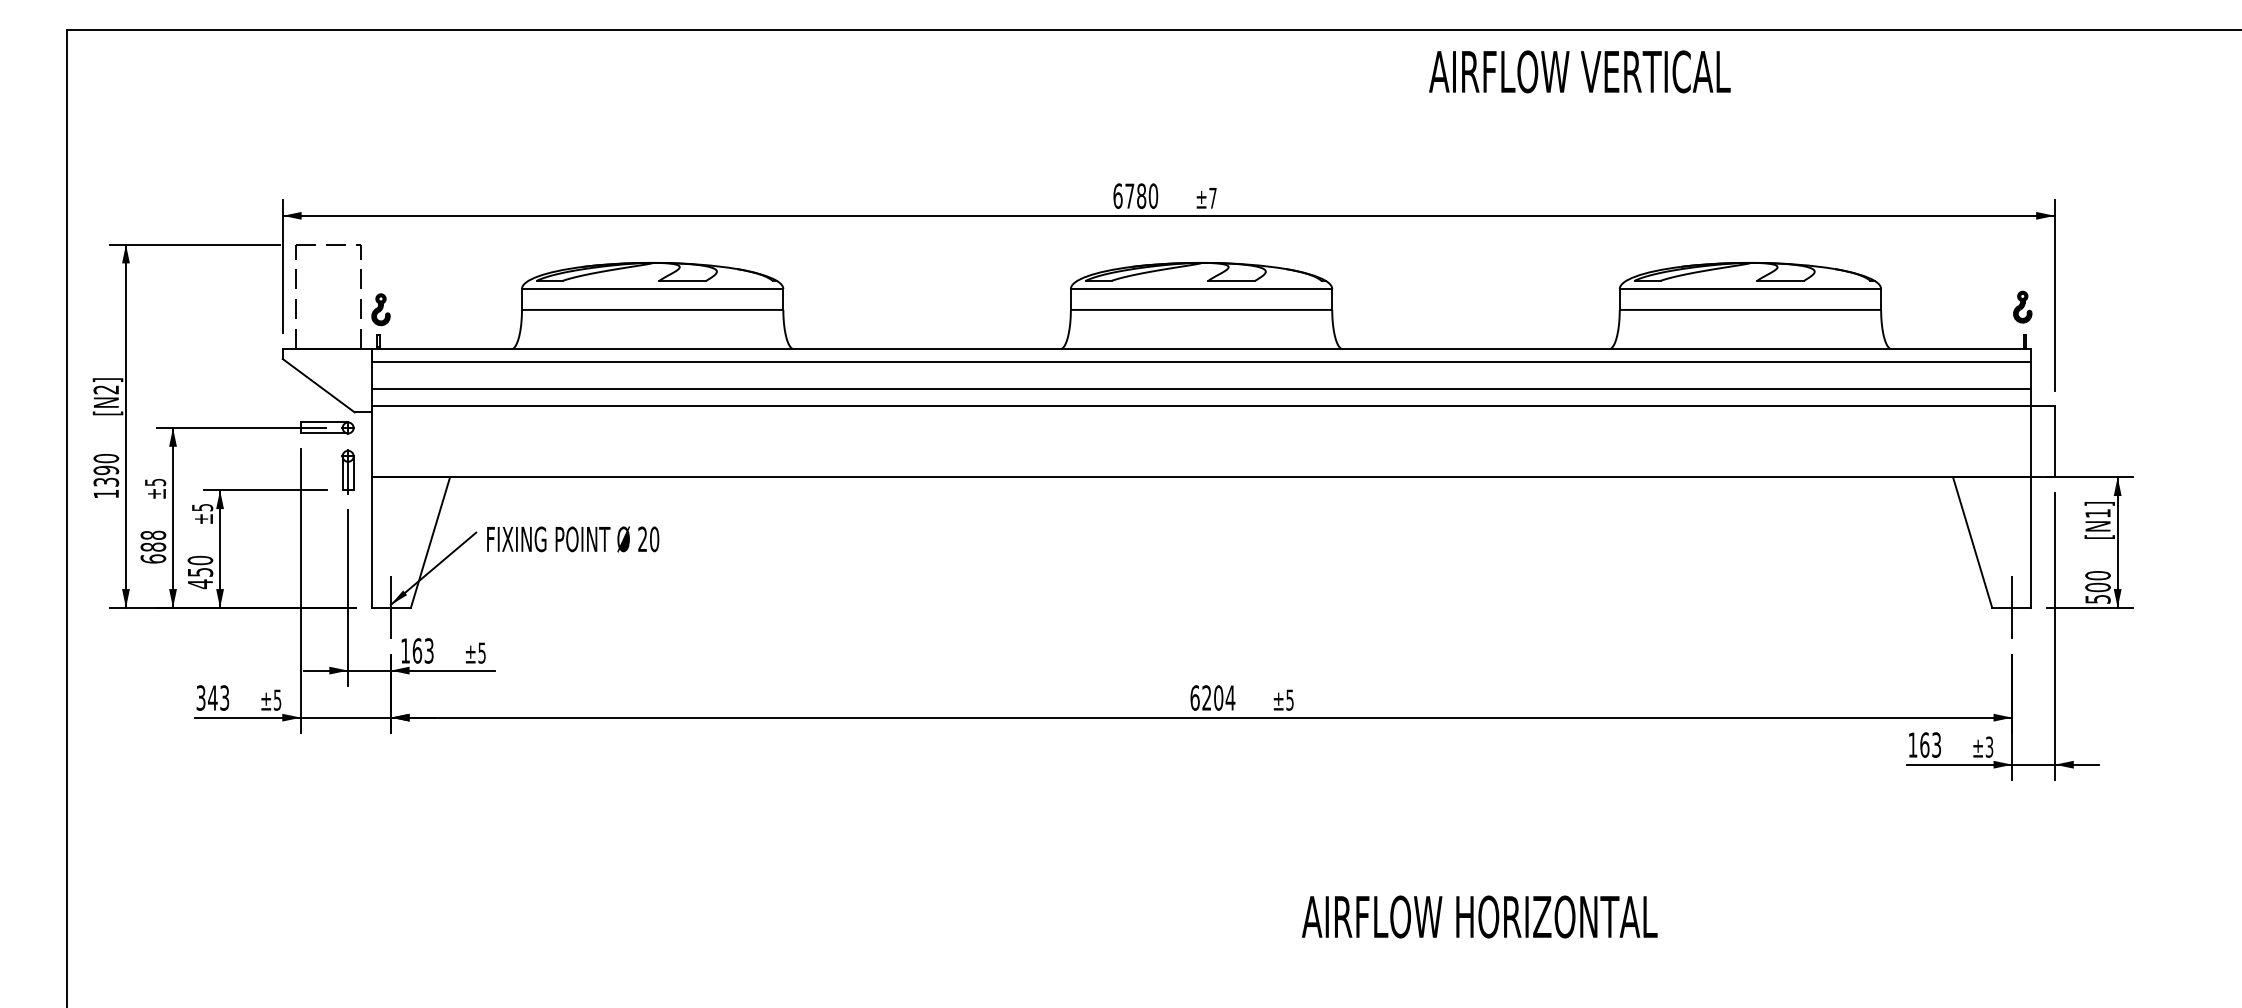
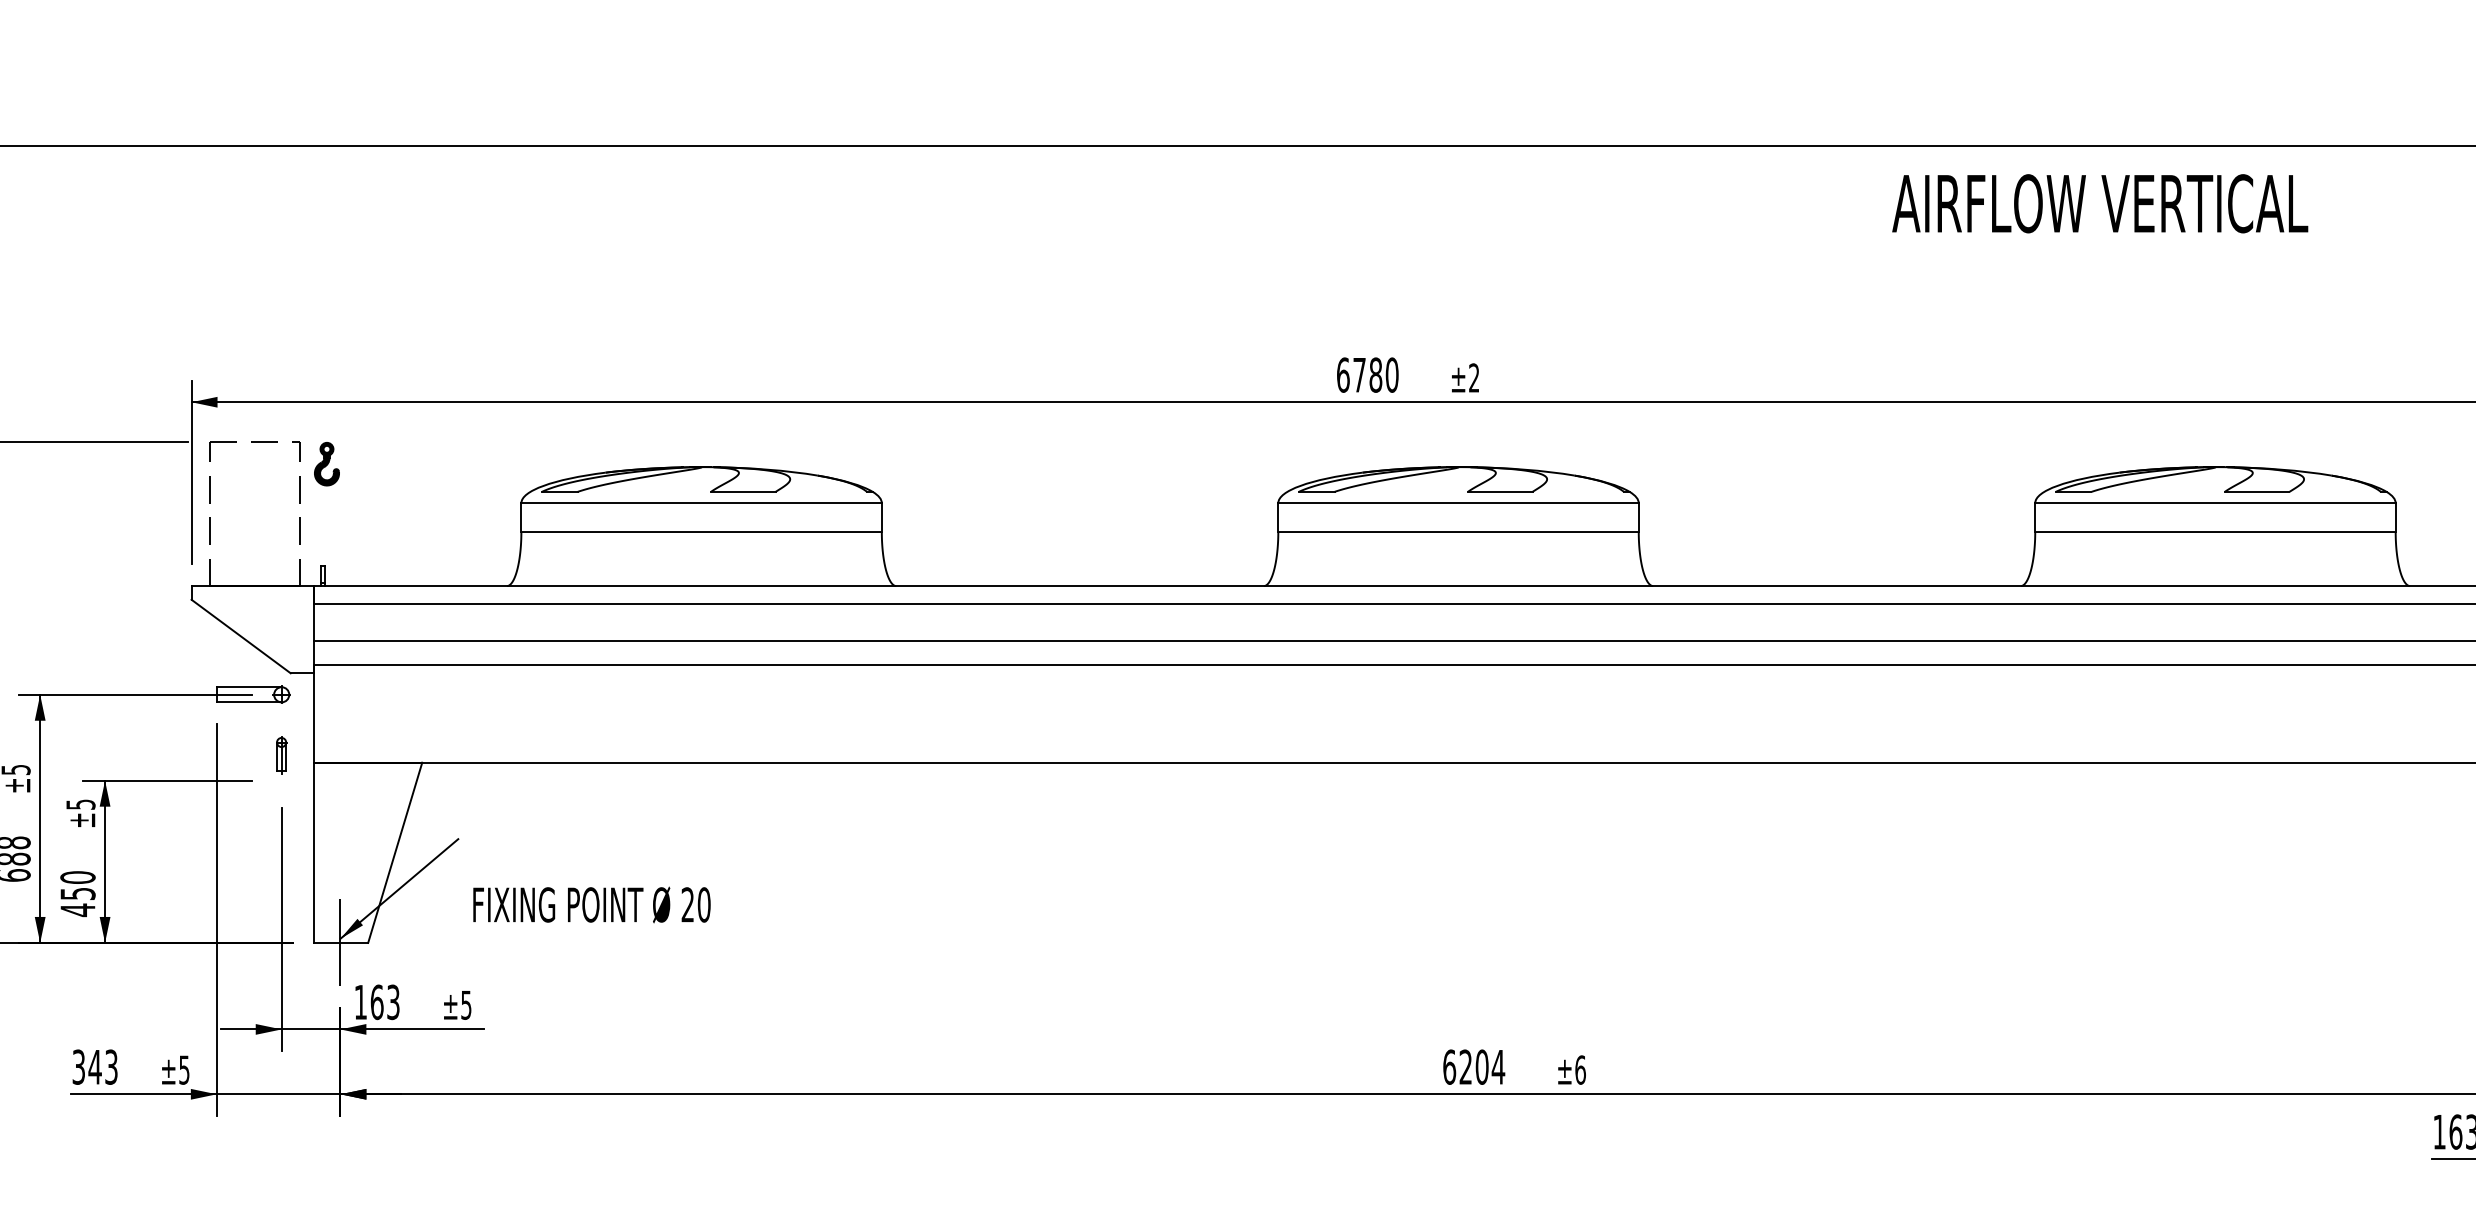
text: (1579, 71) -> (2099, 203), moved
text: (1212, 197) -> (1473, 376), ±7 -> ±2
part: (380, 309) -> (326, 463), moved
part: (347, 471) -> (280, 754), size x0.6
text: (573, 539) -> (592, 905), moved
text: (1289, 699) -> (1579, 1069), ±5 -> ±6

